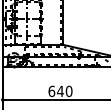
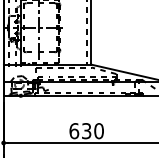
text: (60, 91) -> (86, 131), 640 -> 630

